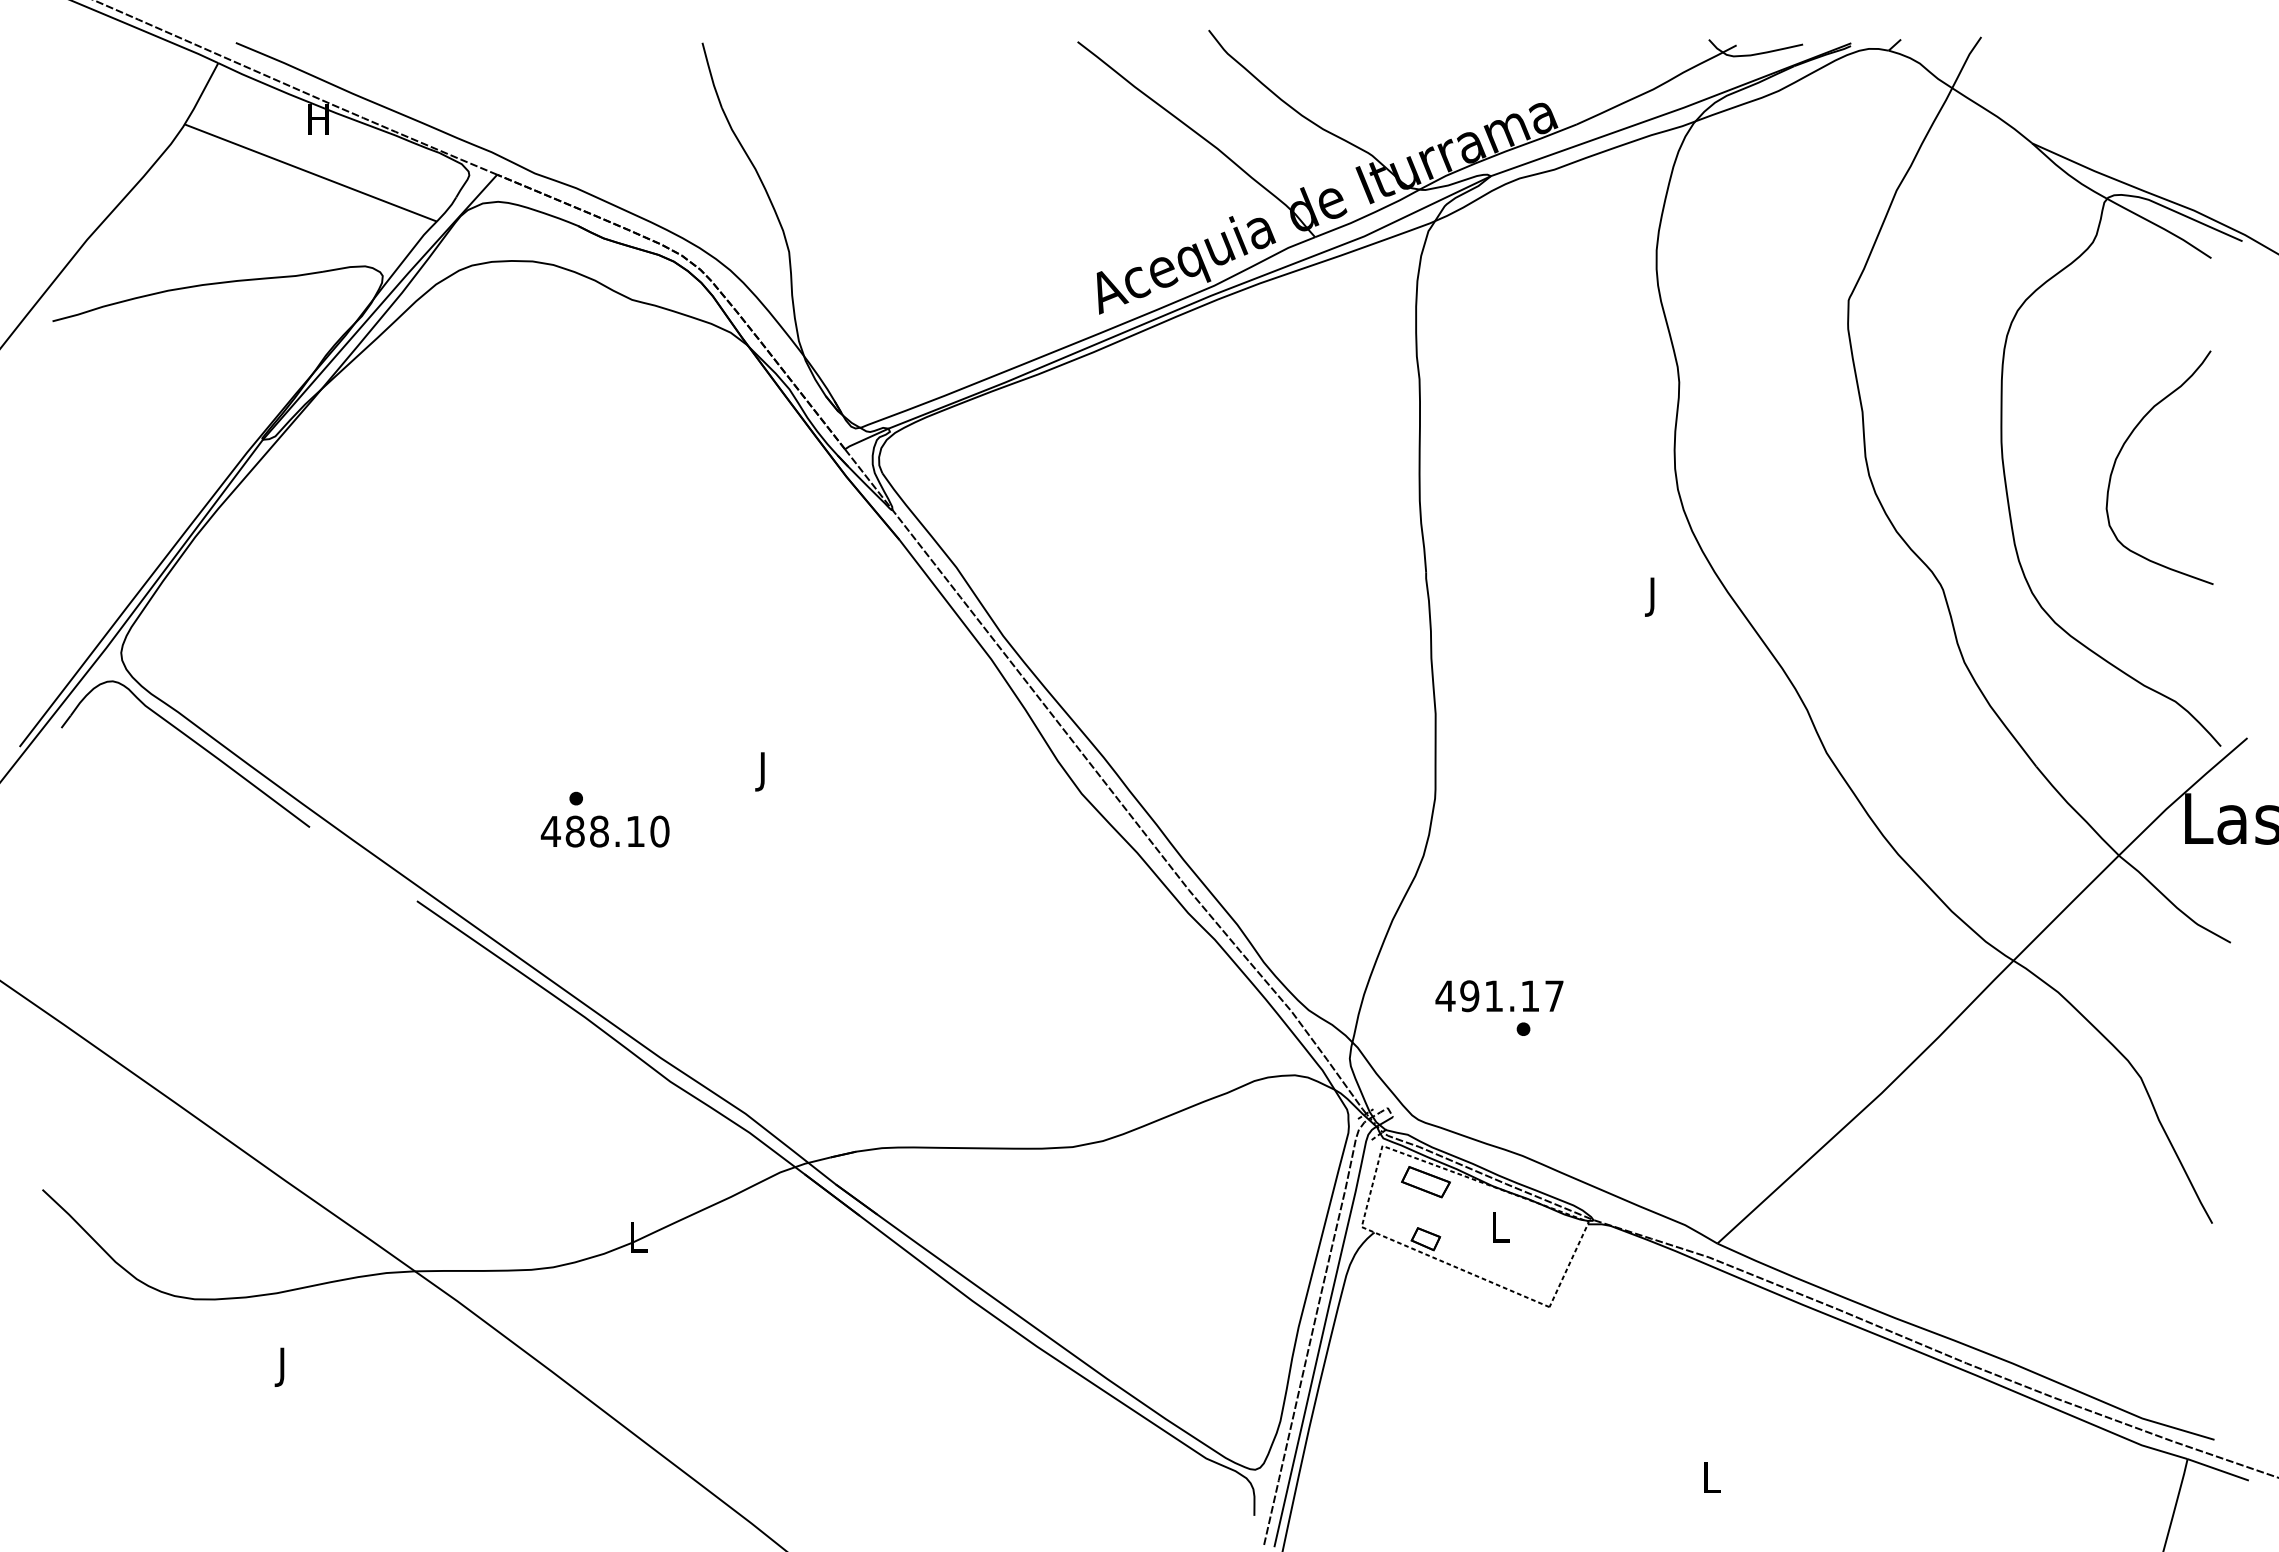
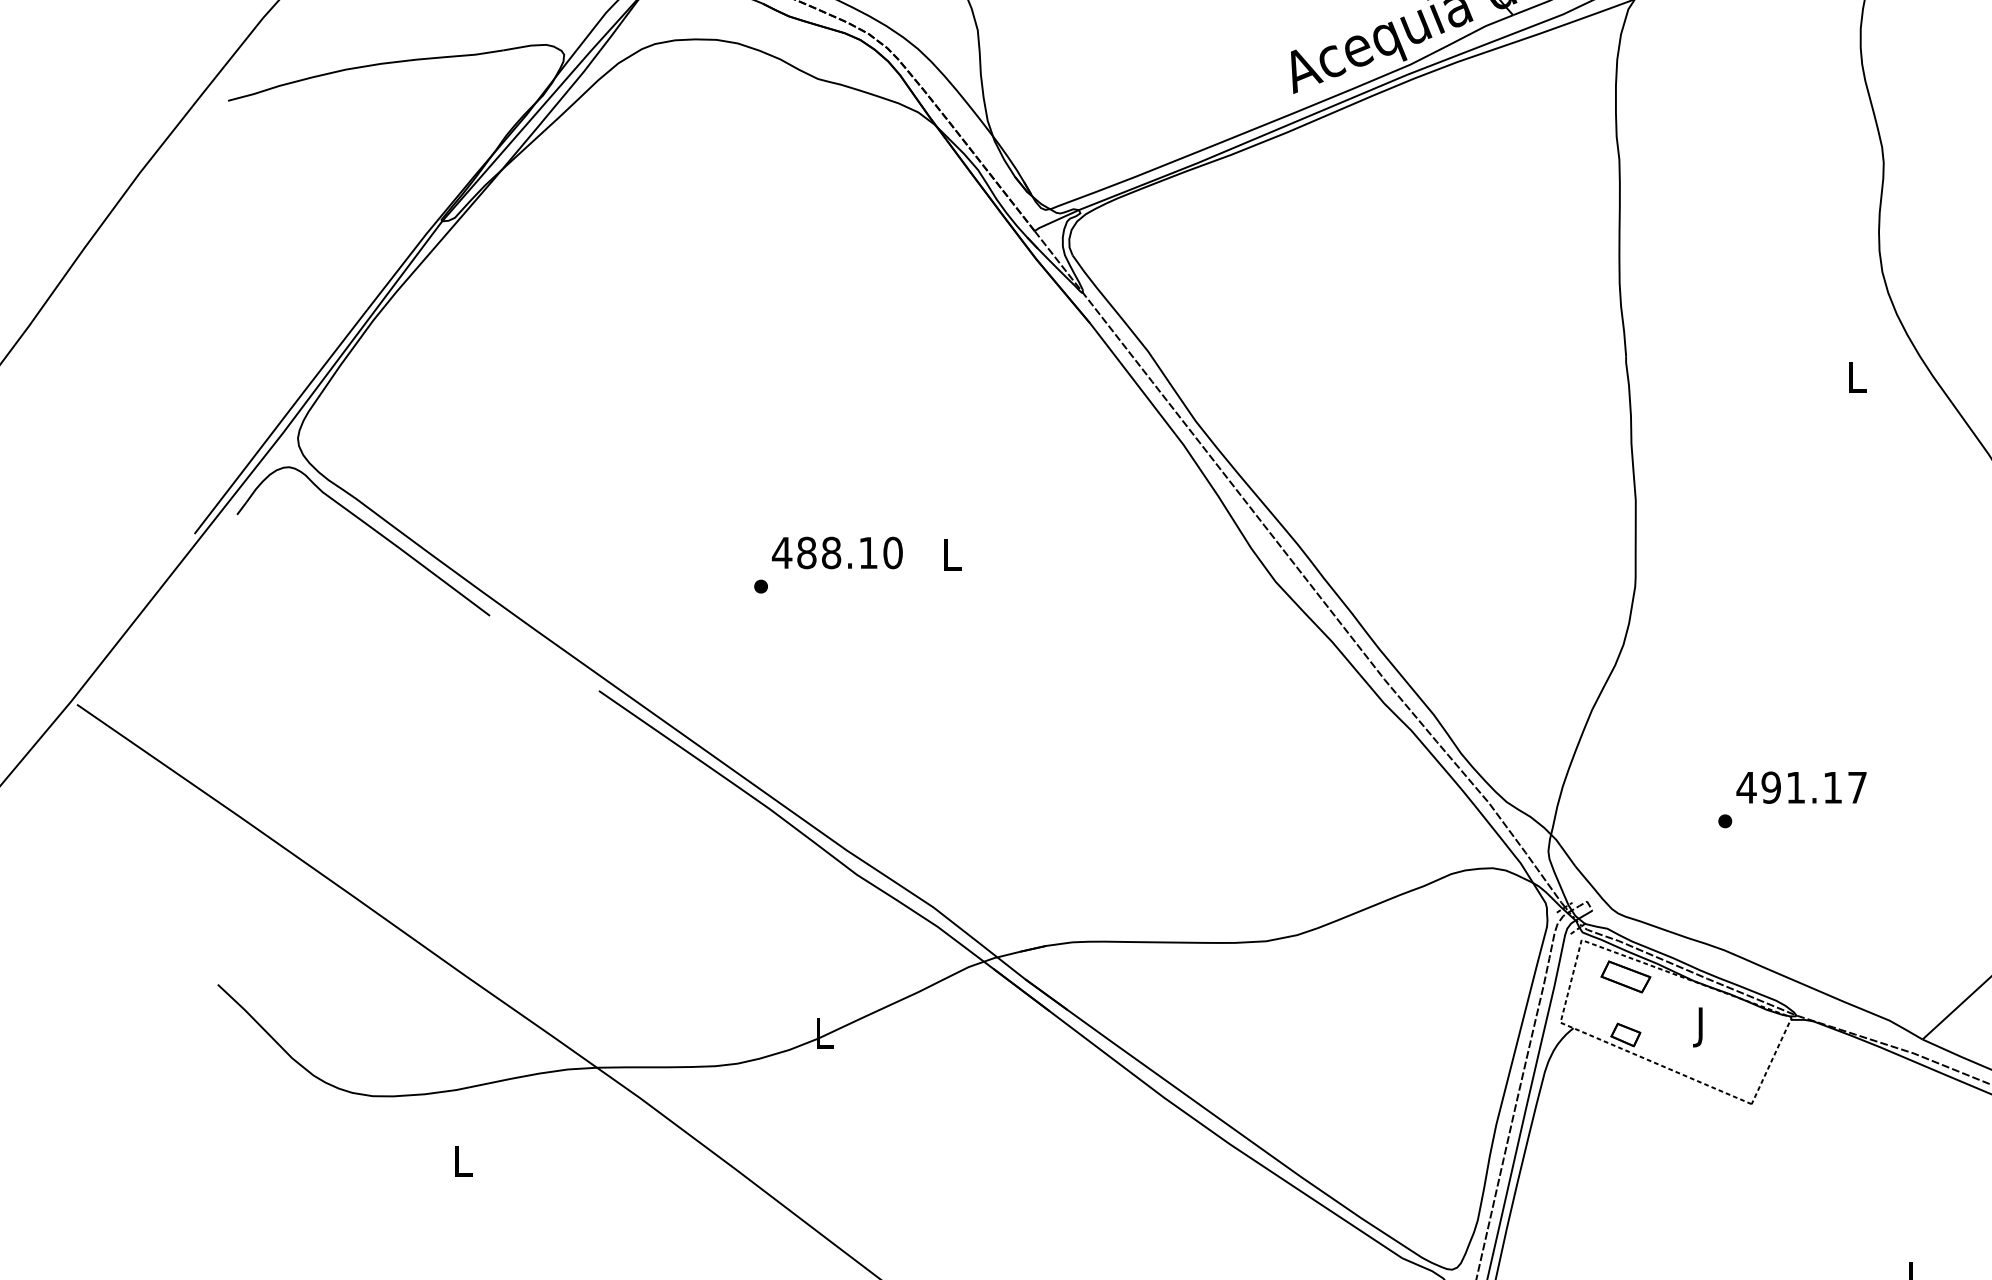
text: (1653, 596) -> (1857, 380), J -> L
text: (763, 771) -> (951, 559), J -> L
text: (604, 831) -> (836, 552), moved
text: (1499, 996) -> (1801, 788), moved
text: (1500, 1231) -> (1701, 1027), L -> J
text: (283, 1366) -> (463, 1164), J -> L

